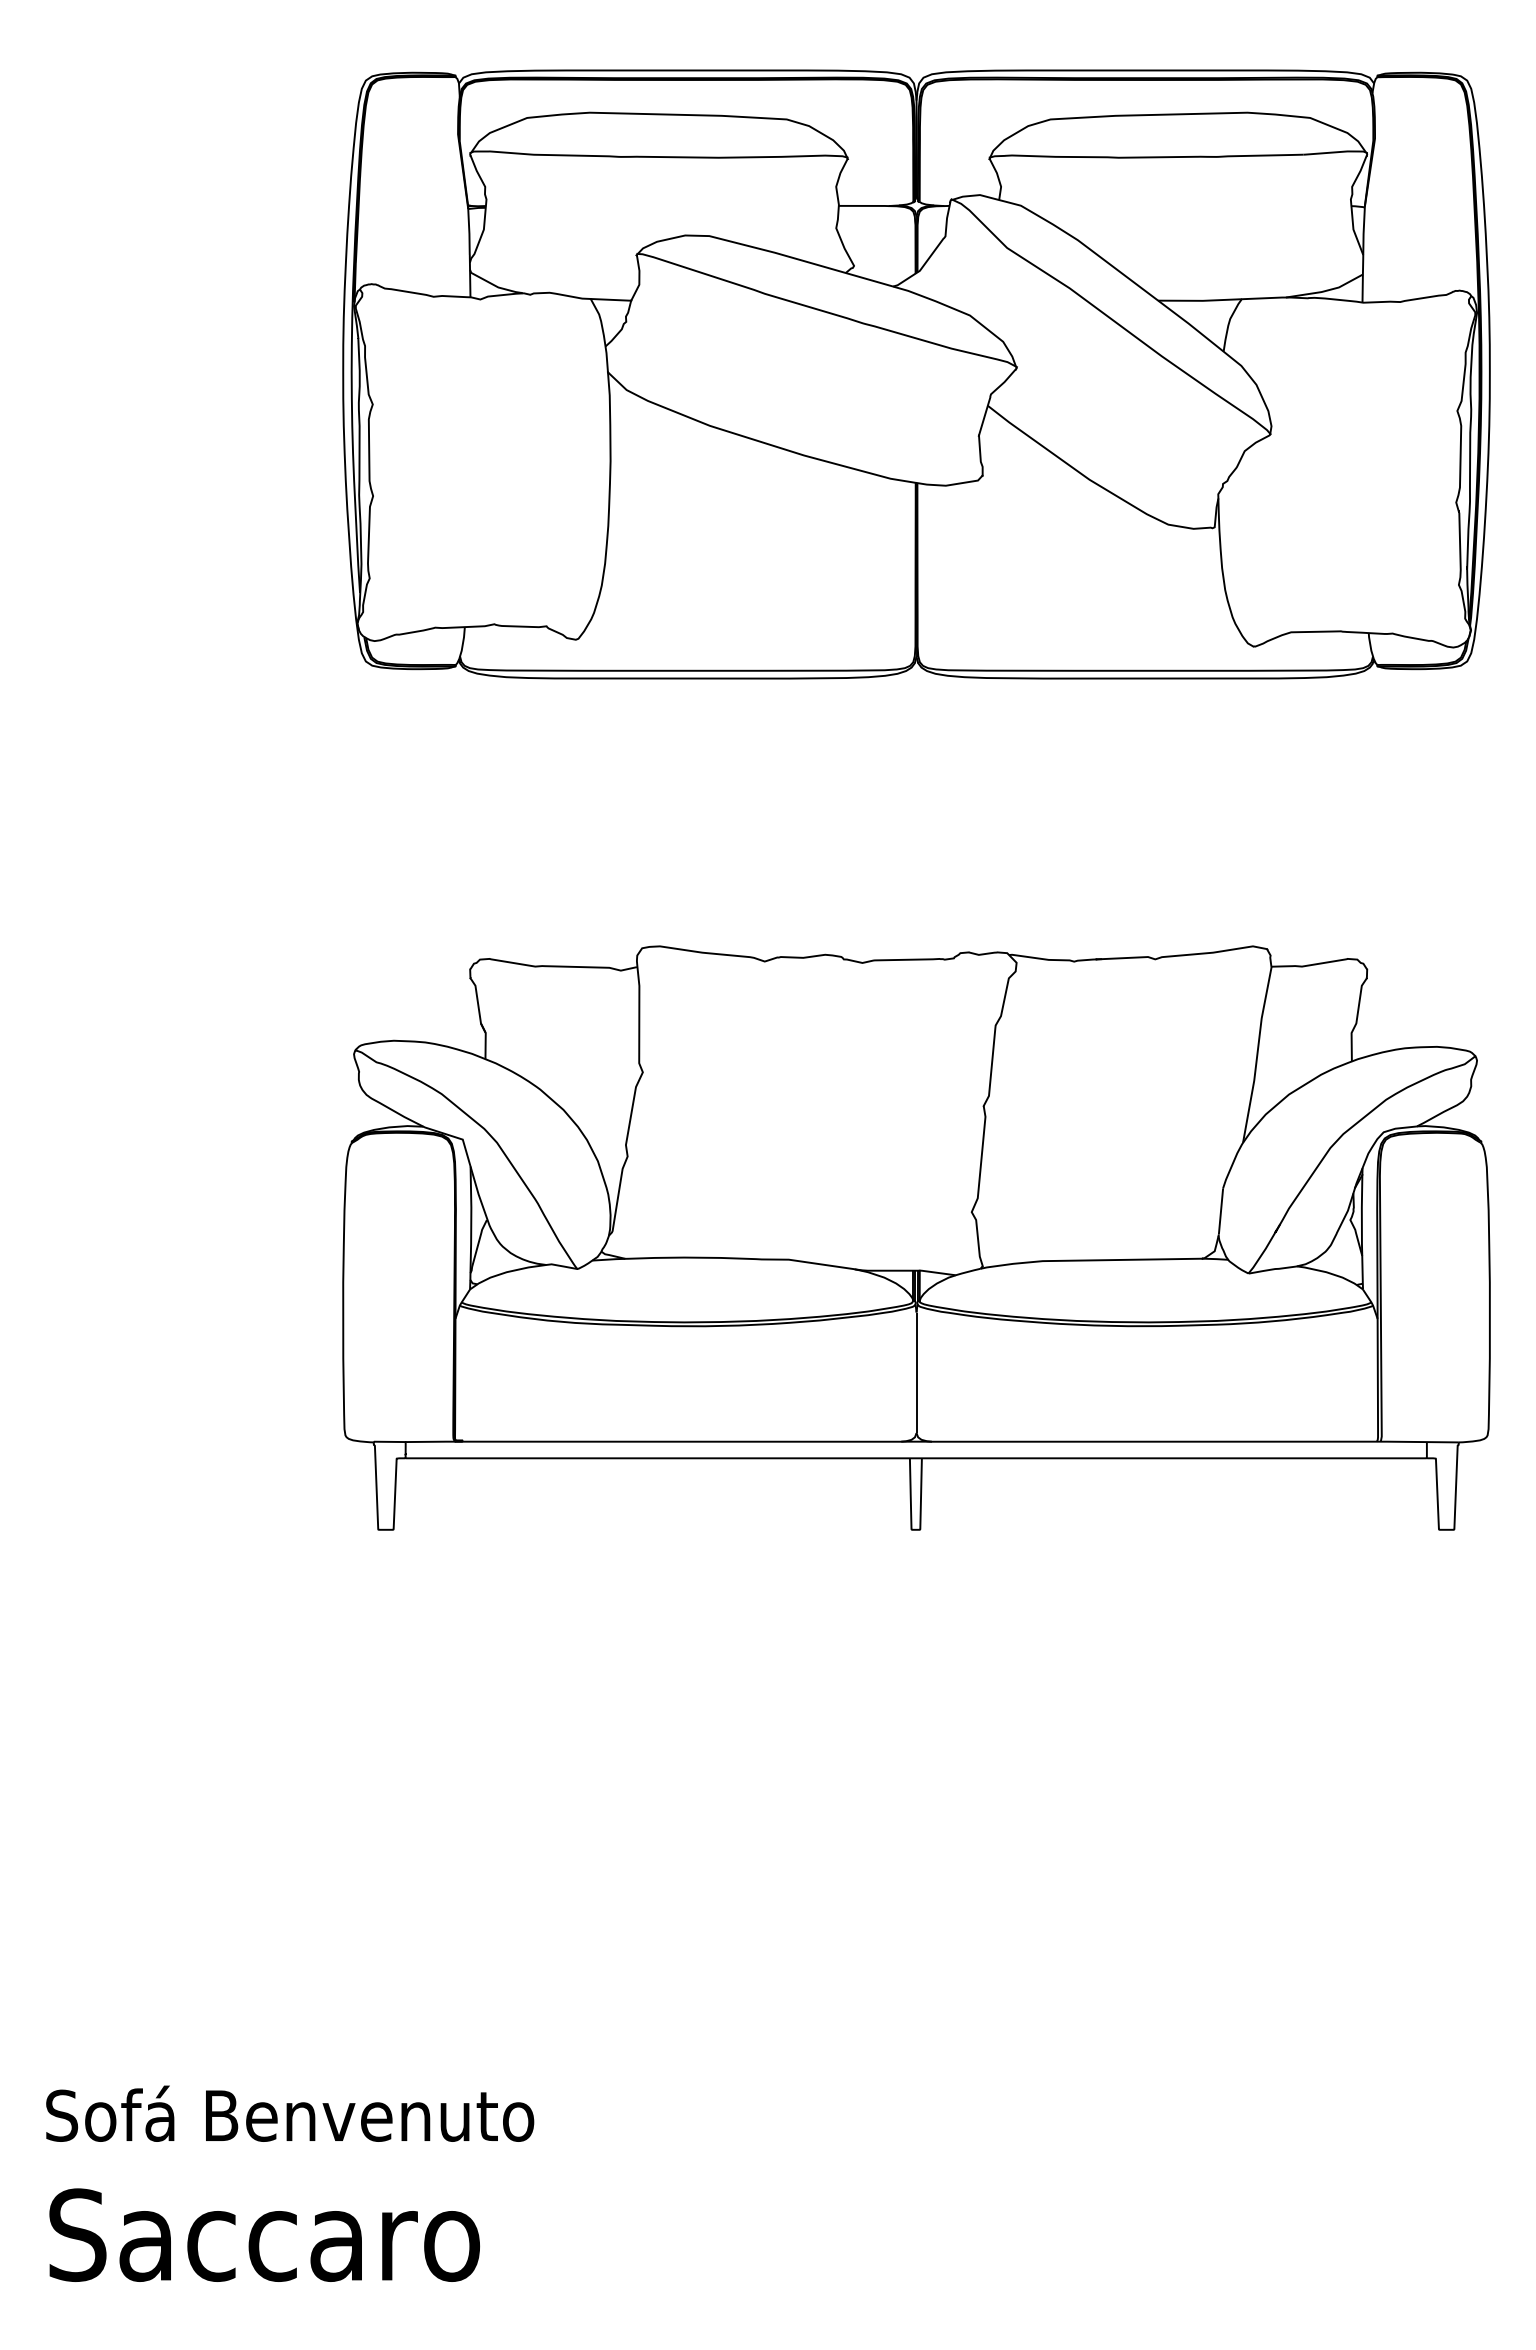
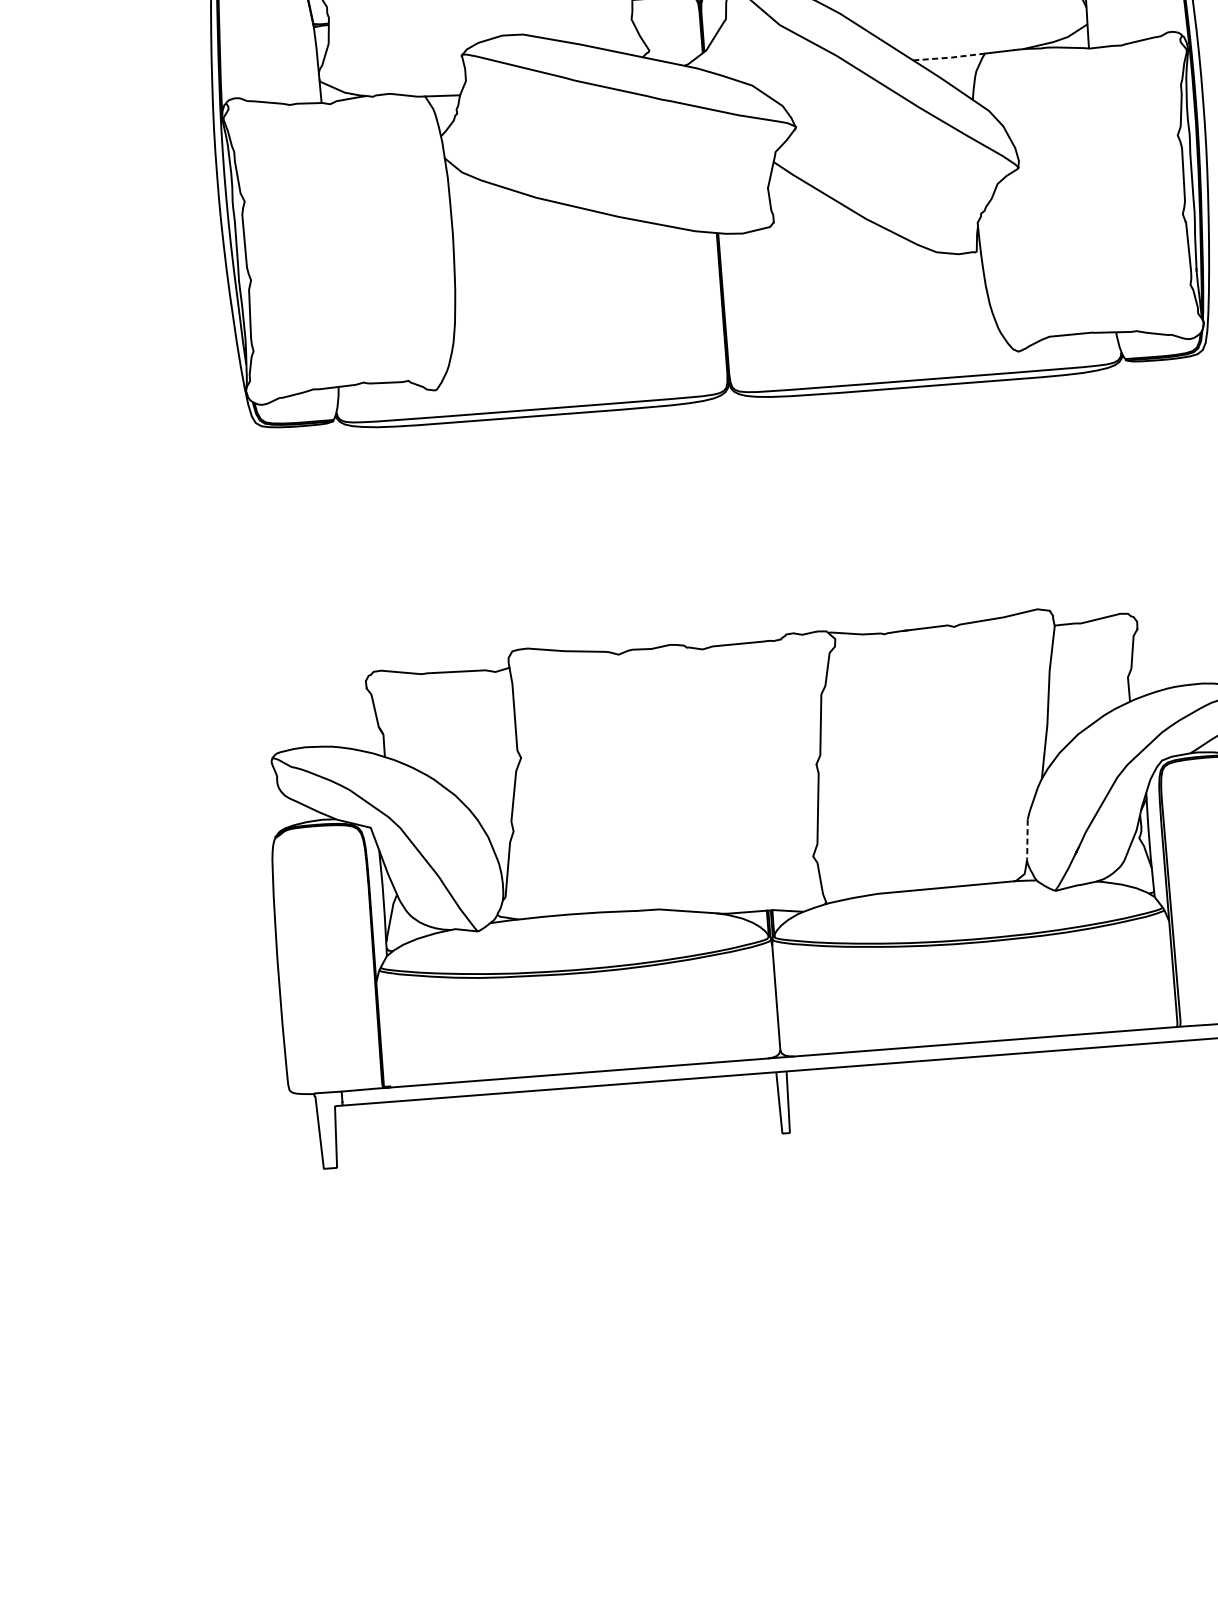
line: (1200, 300) -> (949, 57), solid -> dashed
line: (1220, 1212) -> (1027, 840), solid -> dashed

